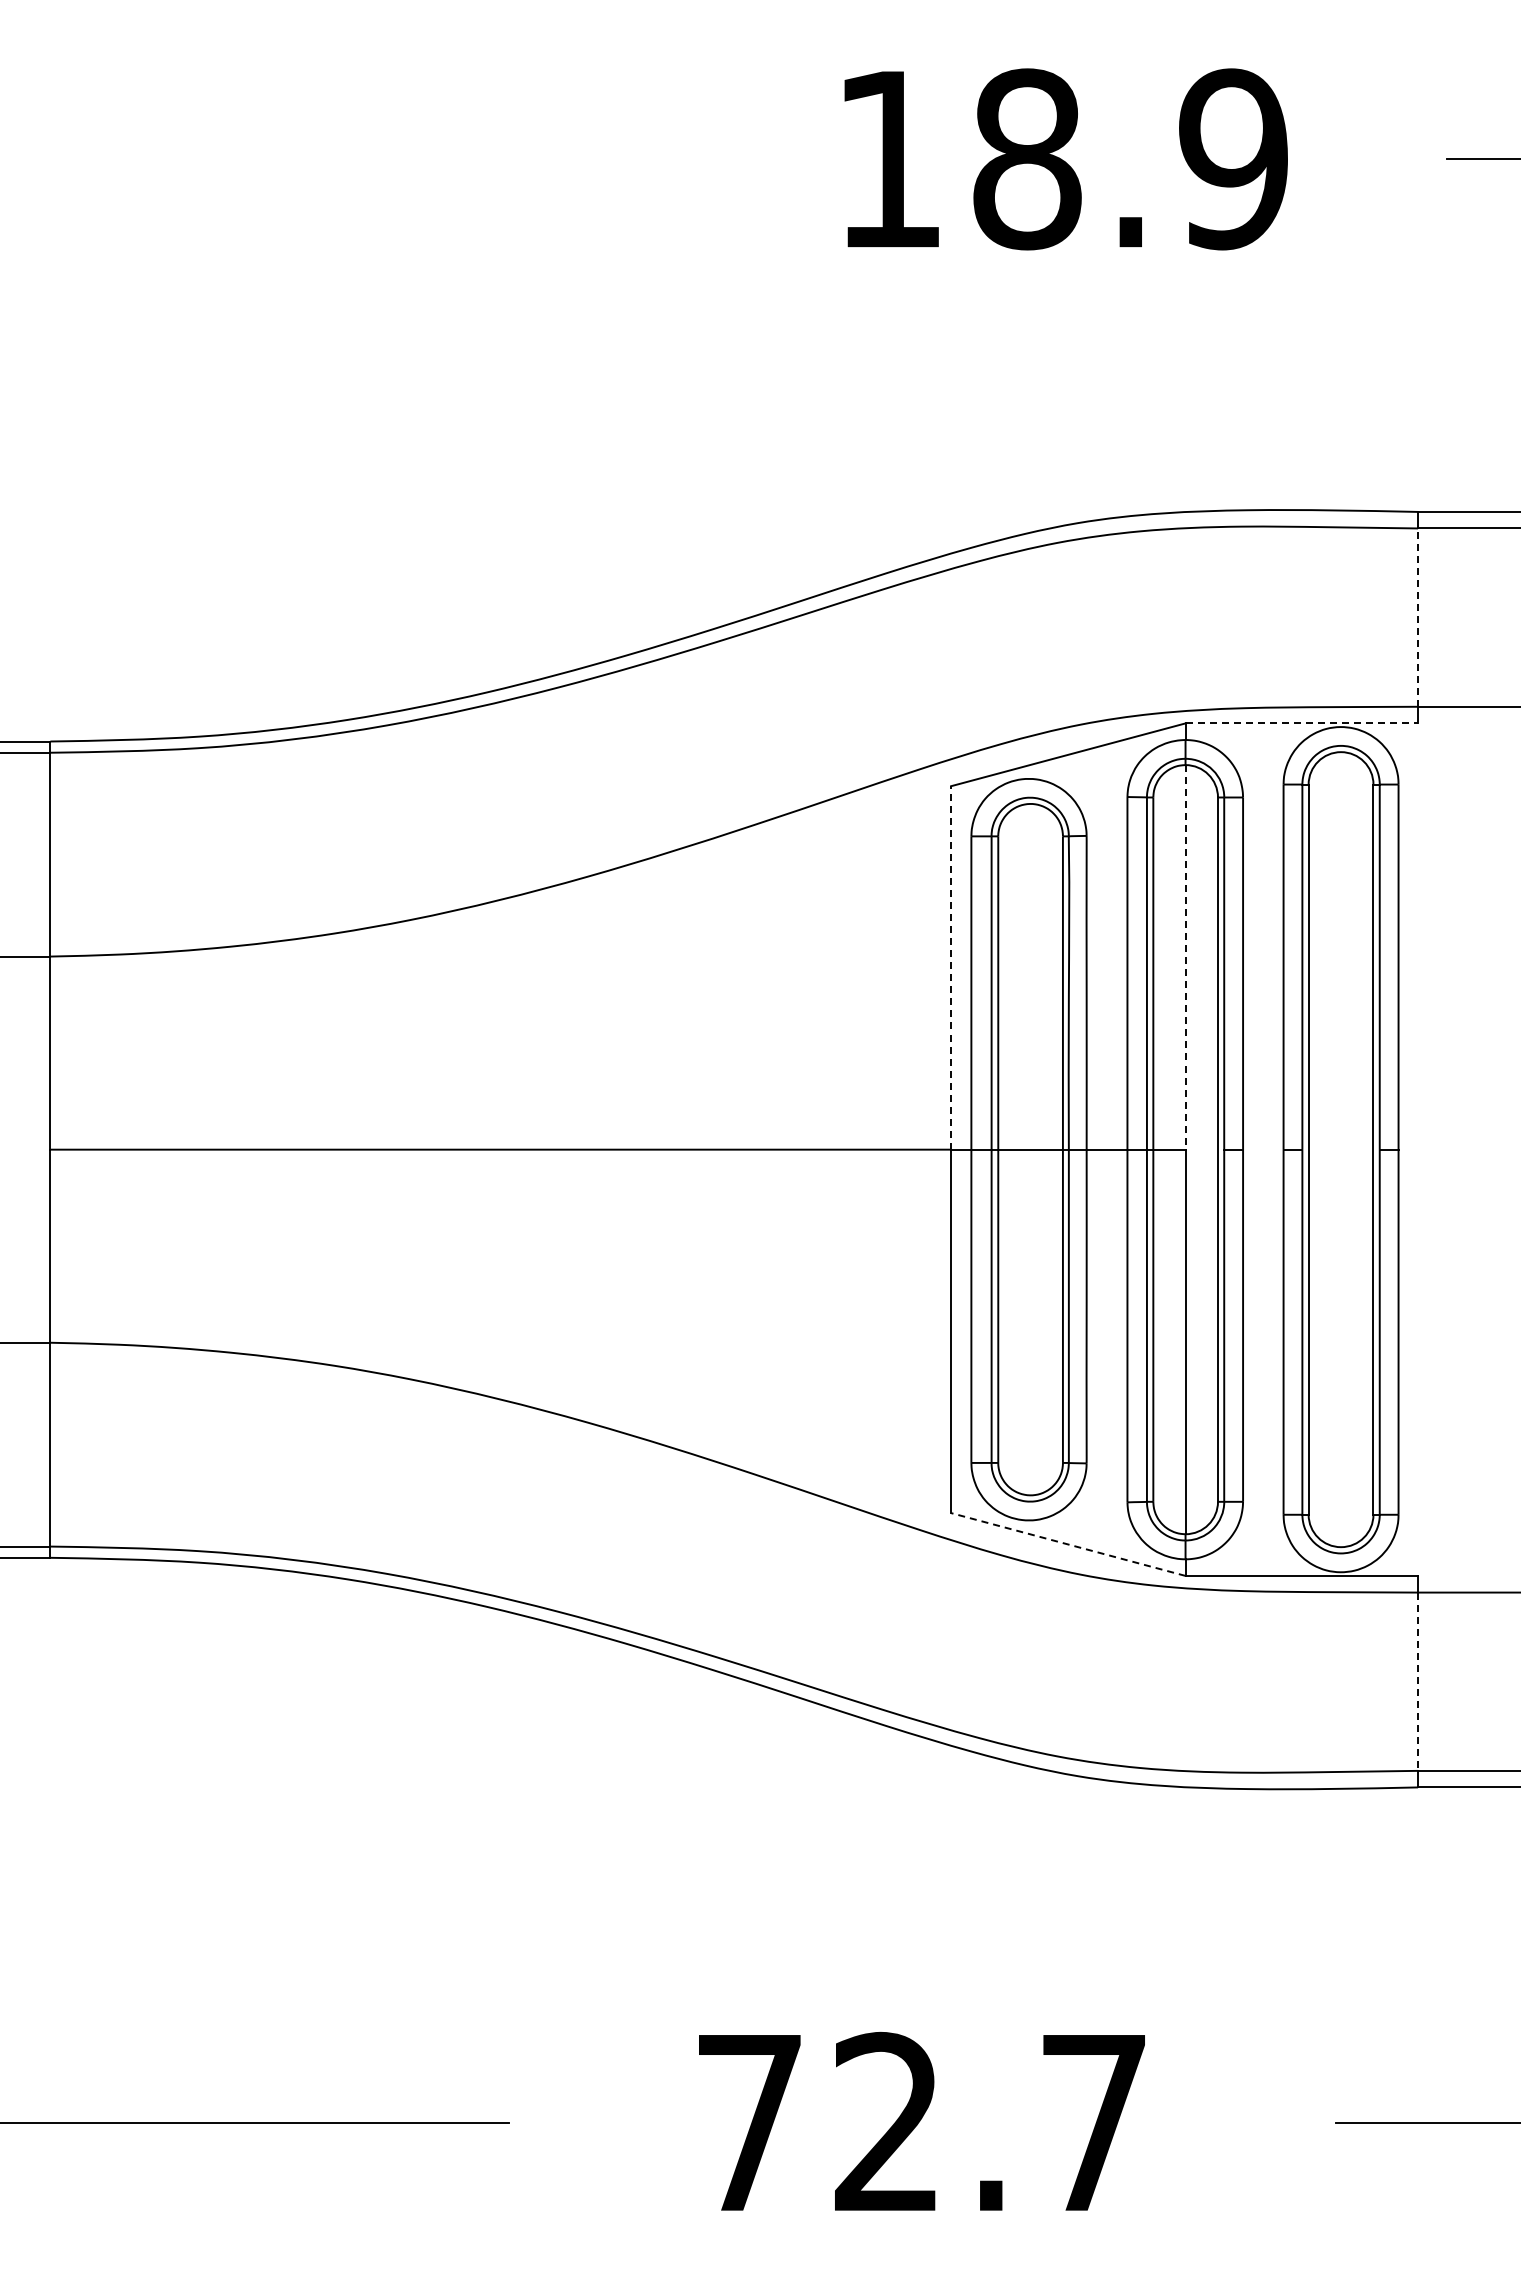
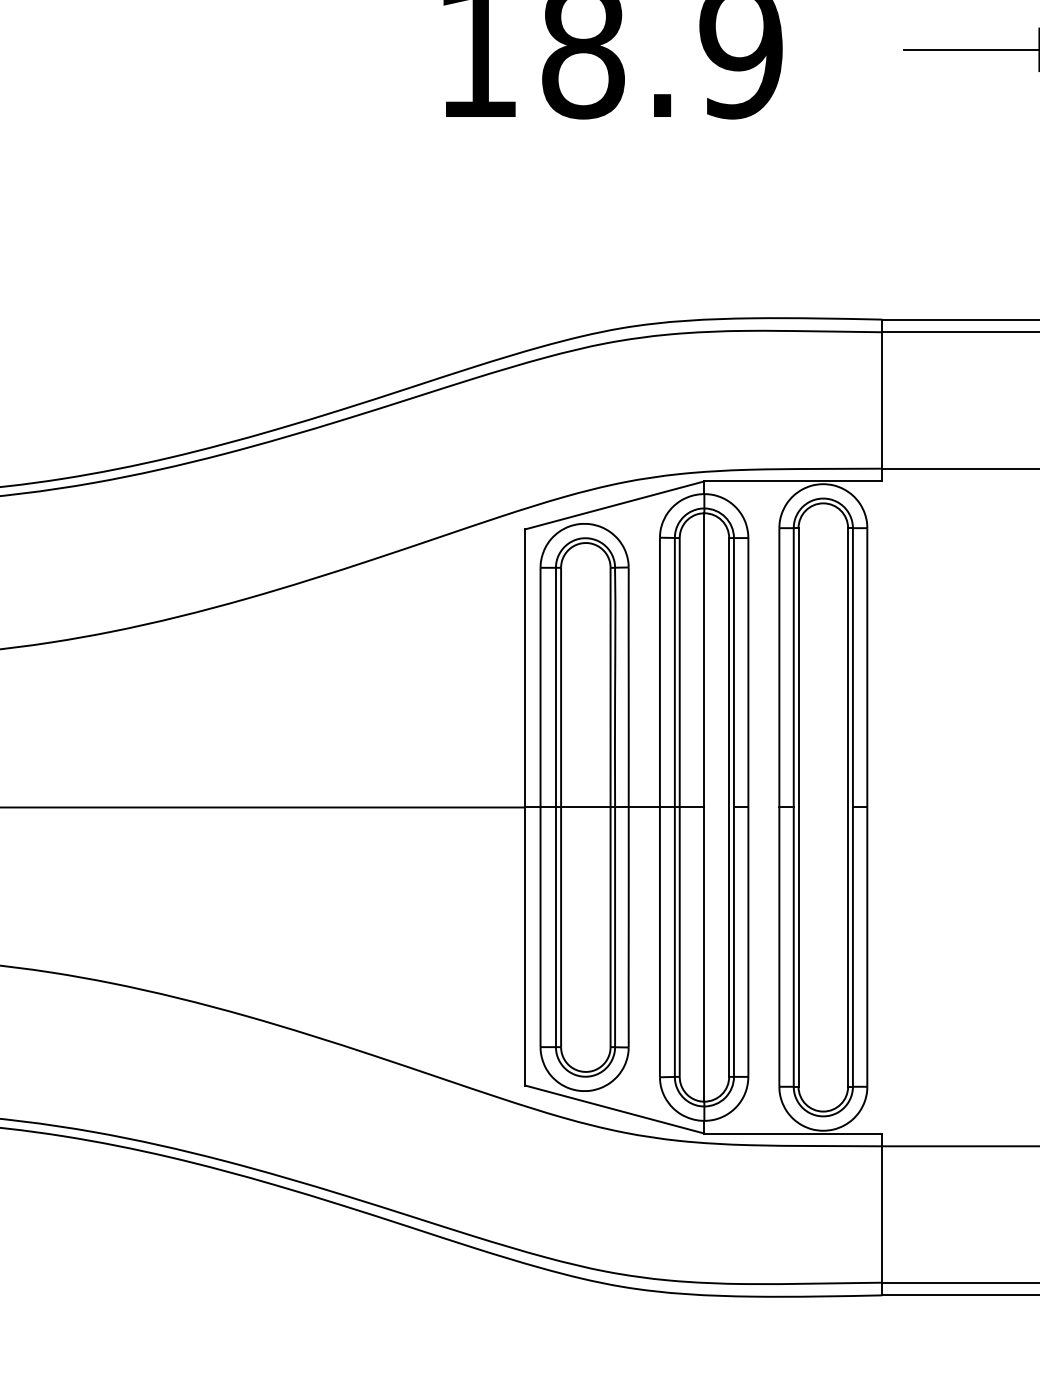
line: (1418, 617) -> (882, 400), dashed -> solid
line: (1302, 723) -> (793, 481), dashed -> solid
line: (1185, 957) -> (704, 660), dashed -> solid
line: (951, 967) -> (525, 668), dashed -> solid
line: (1067, 1544) -> (614, 1109), dashed -> solid
line: (1418, 1682) -> (882, 1215), dashed -> solid

